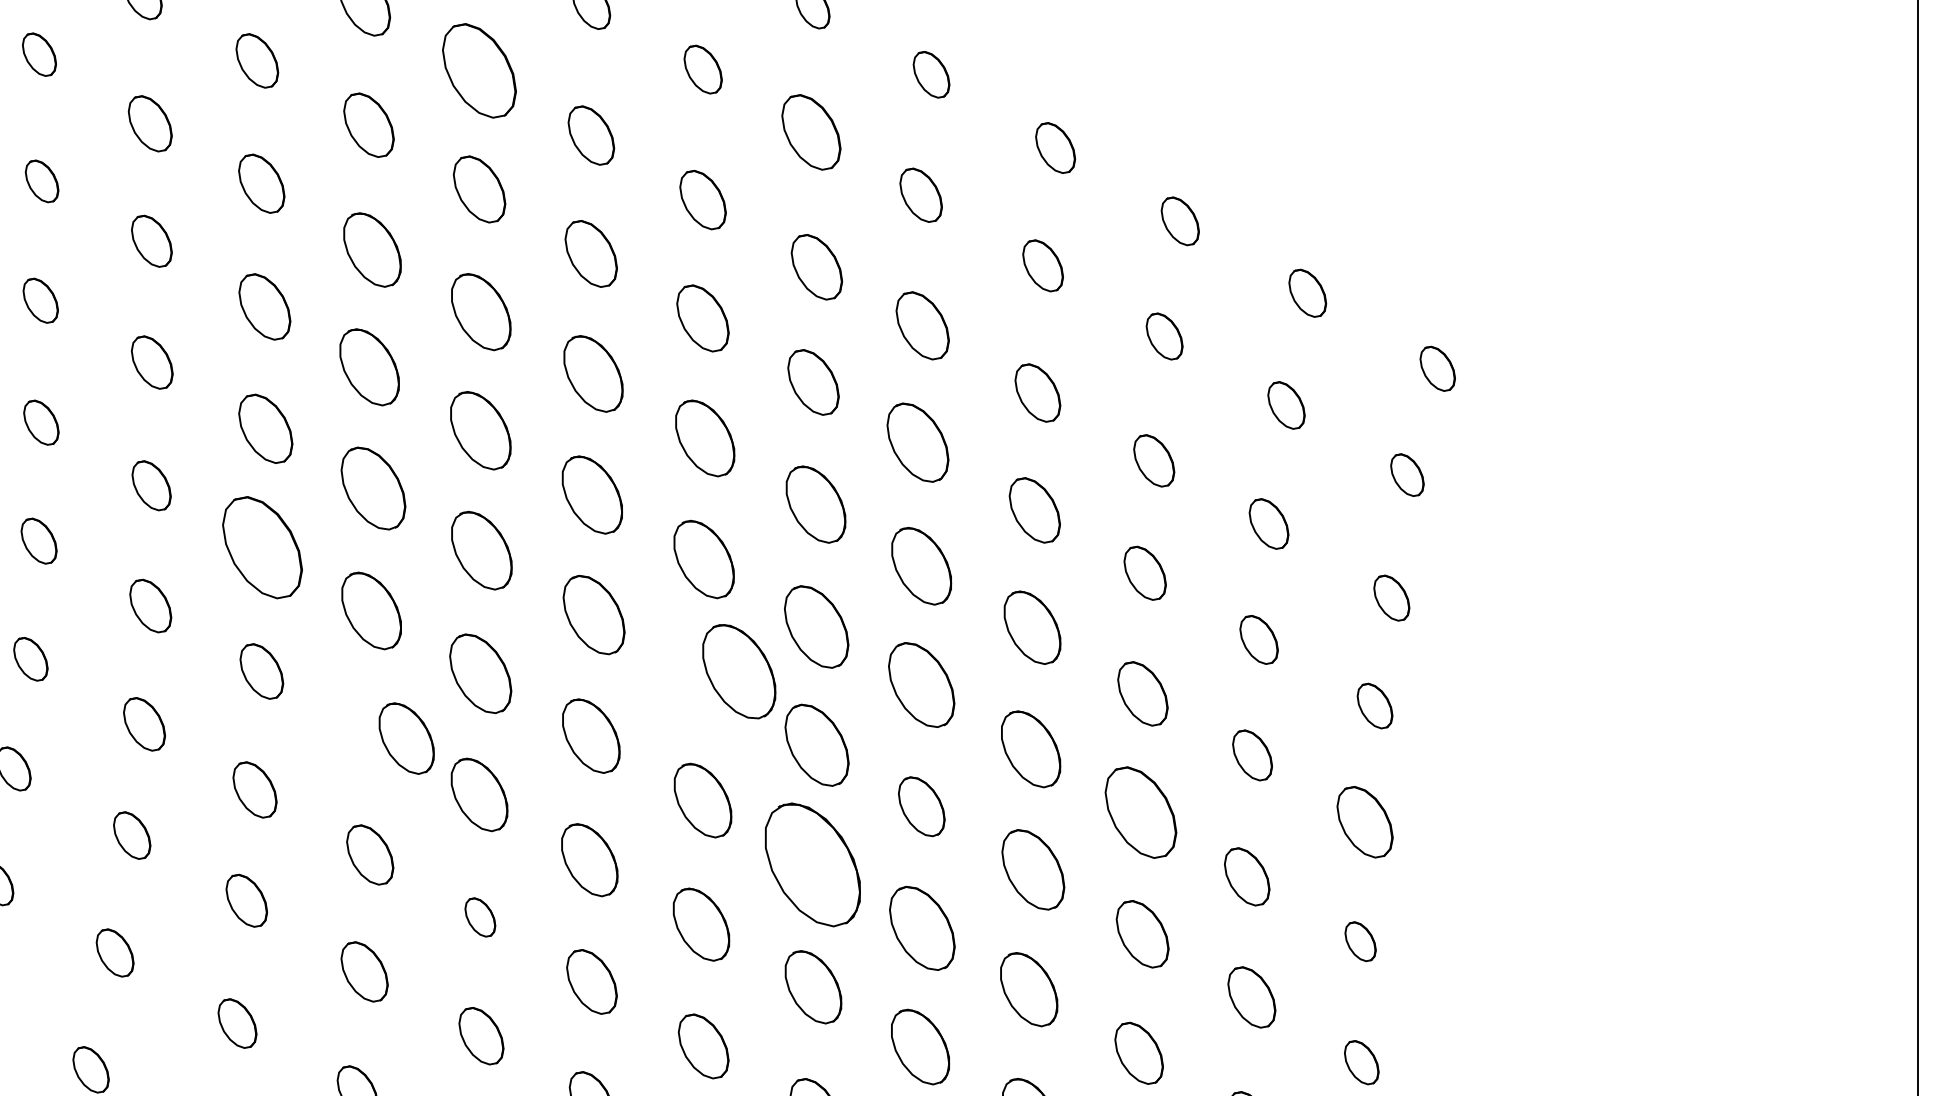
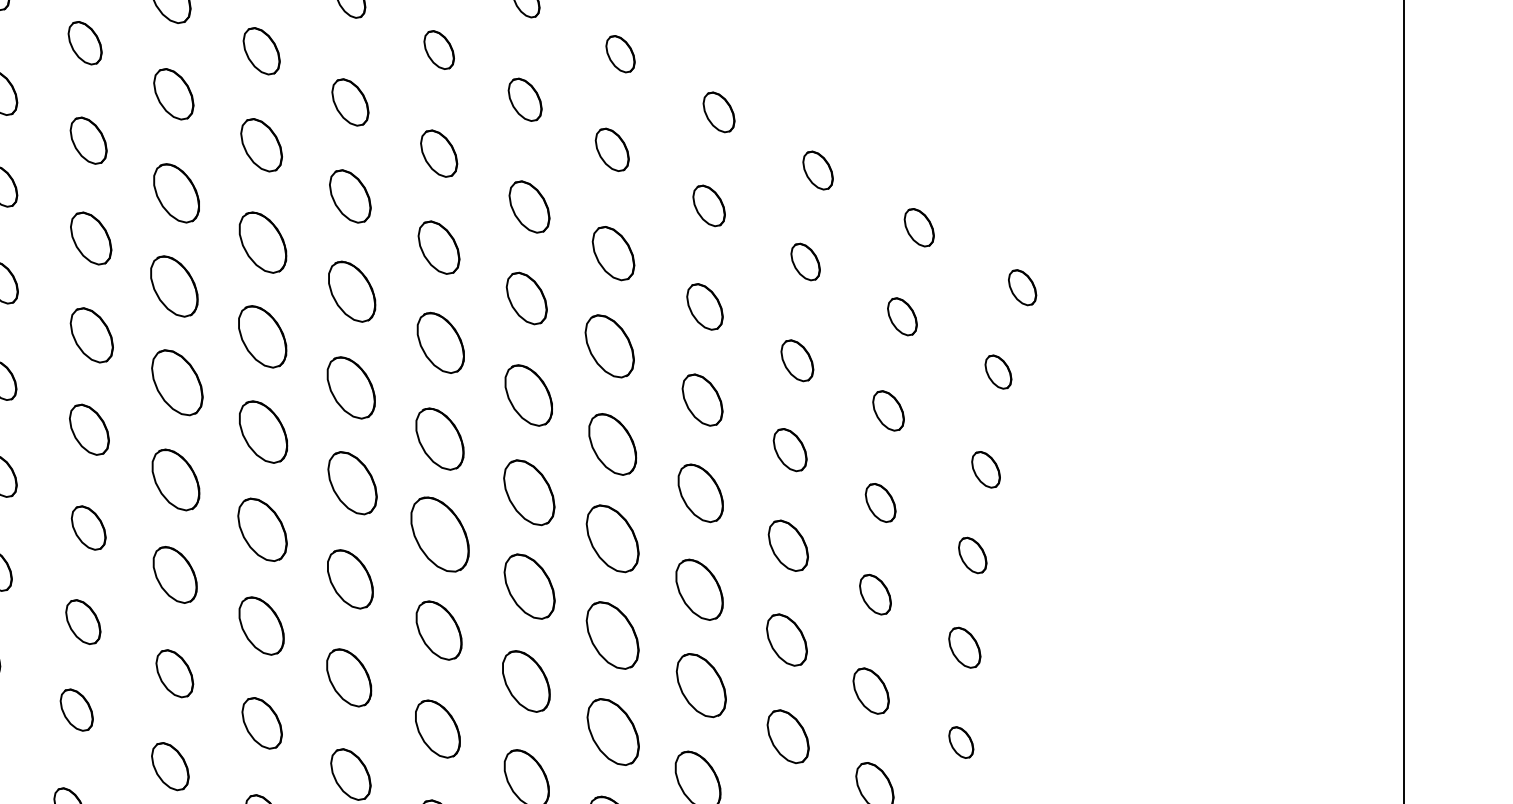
part: (479, 71) -> (261, 51), size x0.62
part: (811, 131) -> (525, 99), size x0.71
part: (262, 547) -> (89, 429), size x0.62
part: (739, 671) -> (440, 534), moved
part: (406, 738) -> (175, 574), moved
part: (921, 806) -> (612, 635), size x1.43
part: (1141, 812) -> (787, 640), size x0.71
part: (1364, 822) -> (964, 647), size x0.71
part: (812, 864) -> (526, 681), size x0.62
part: (480, 917) -> (262, 723), size x1.67

